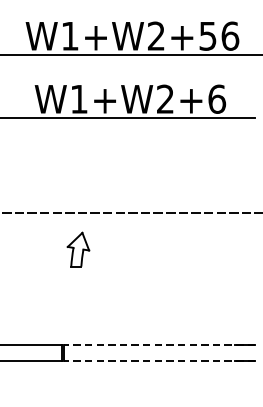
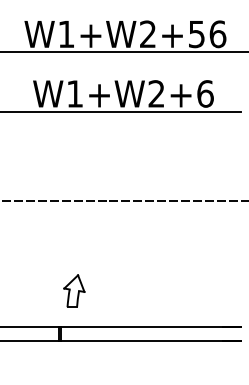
part: (78, 248) -> (74, 290), moved
line: (158, 345) -> (150, 326), dashed -> solid
line: (158, 361) -> (150, 341), dashed -> solid

